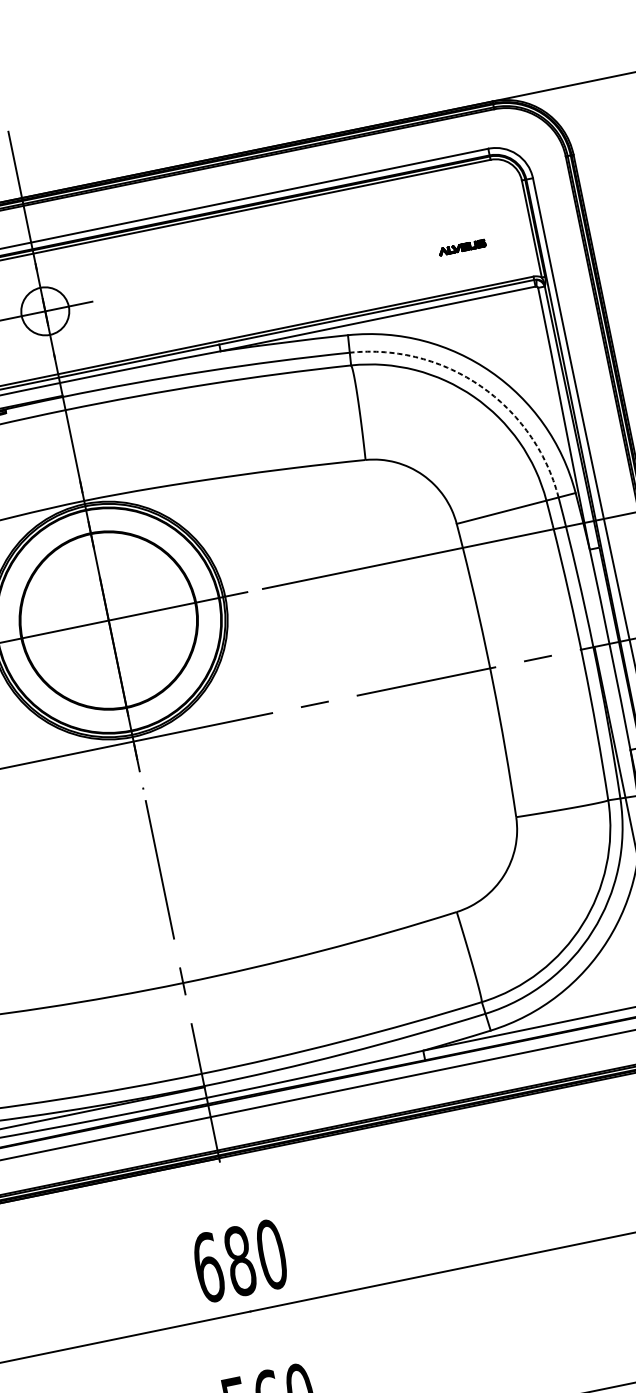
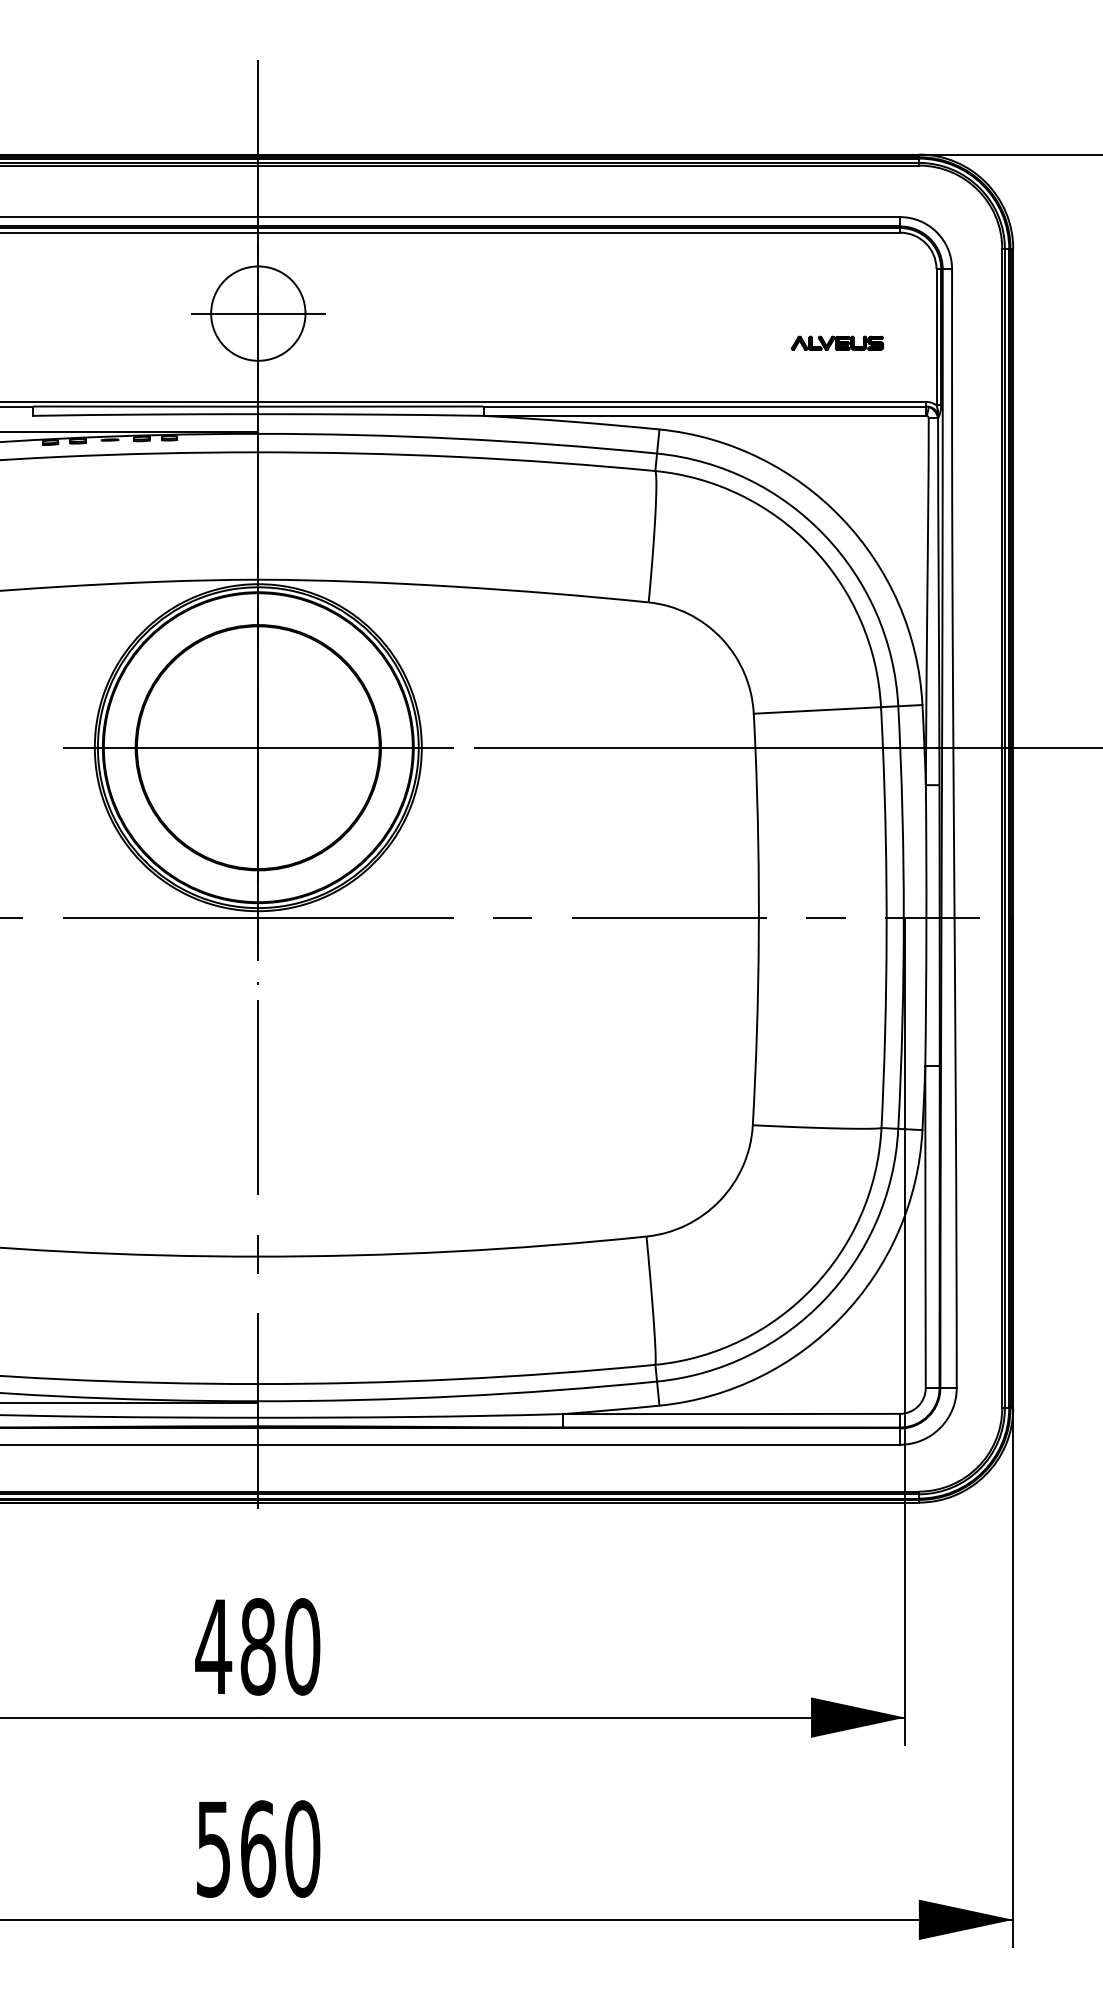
part: (462, 247) -> (837, 342), size x1.43
circle: (45, 311) -> (258, 313), size x1.43
arc: (481, 386) -> (824, 535), dashed -> solid
text: (208, 1267) -> (213, 1646), 680 -> 480

